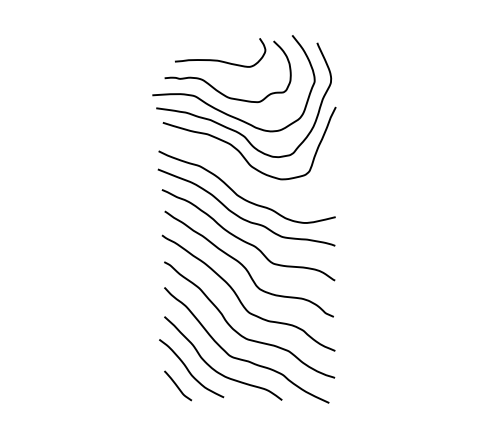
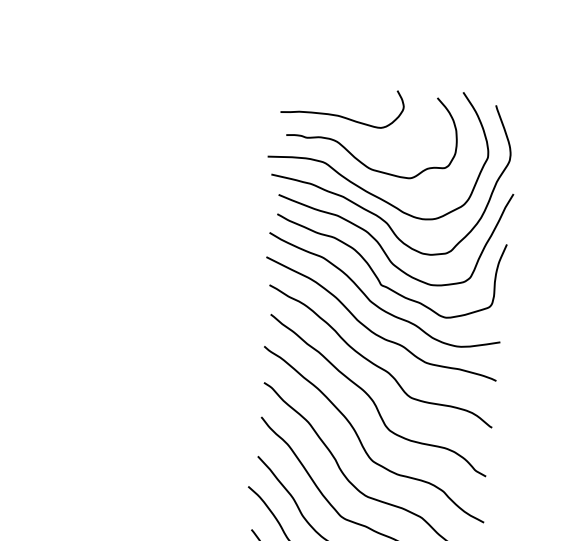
curve: (217, 59) -> (338, 114), moved
curve: (241, 176) -> (378, 276), added

